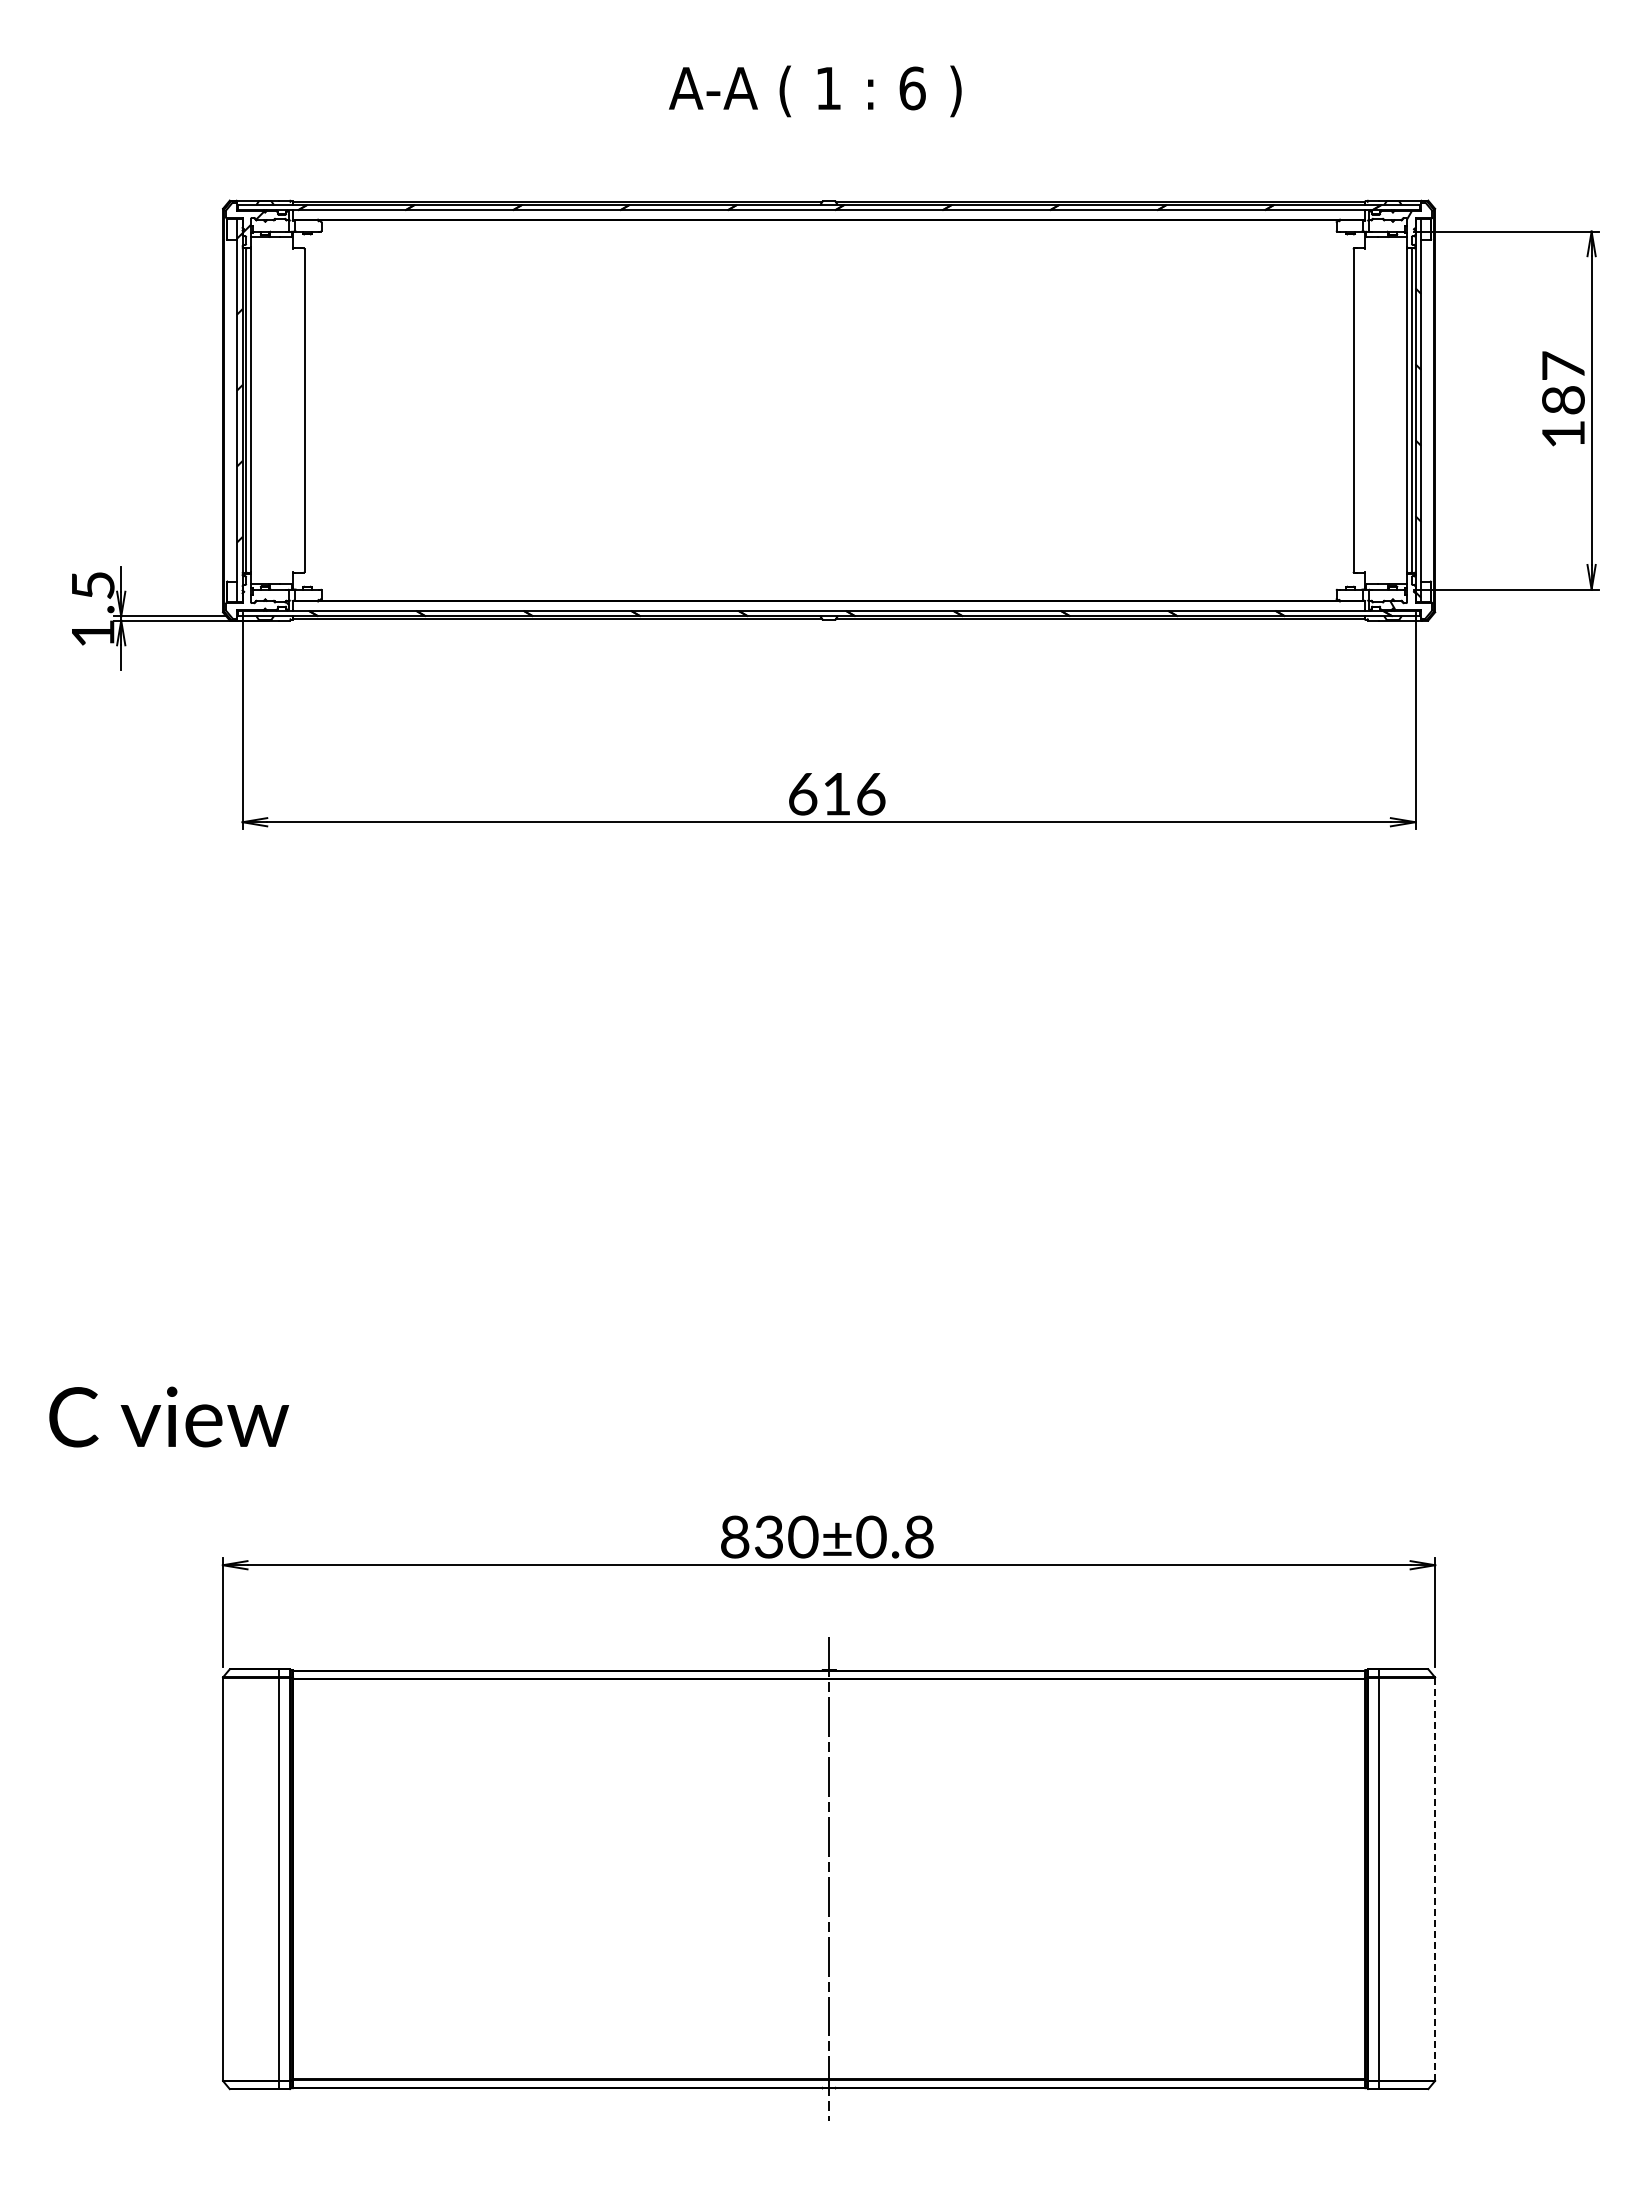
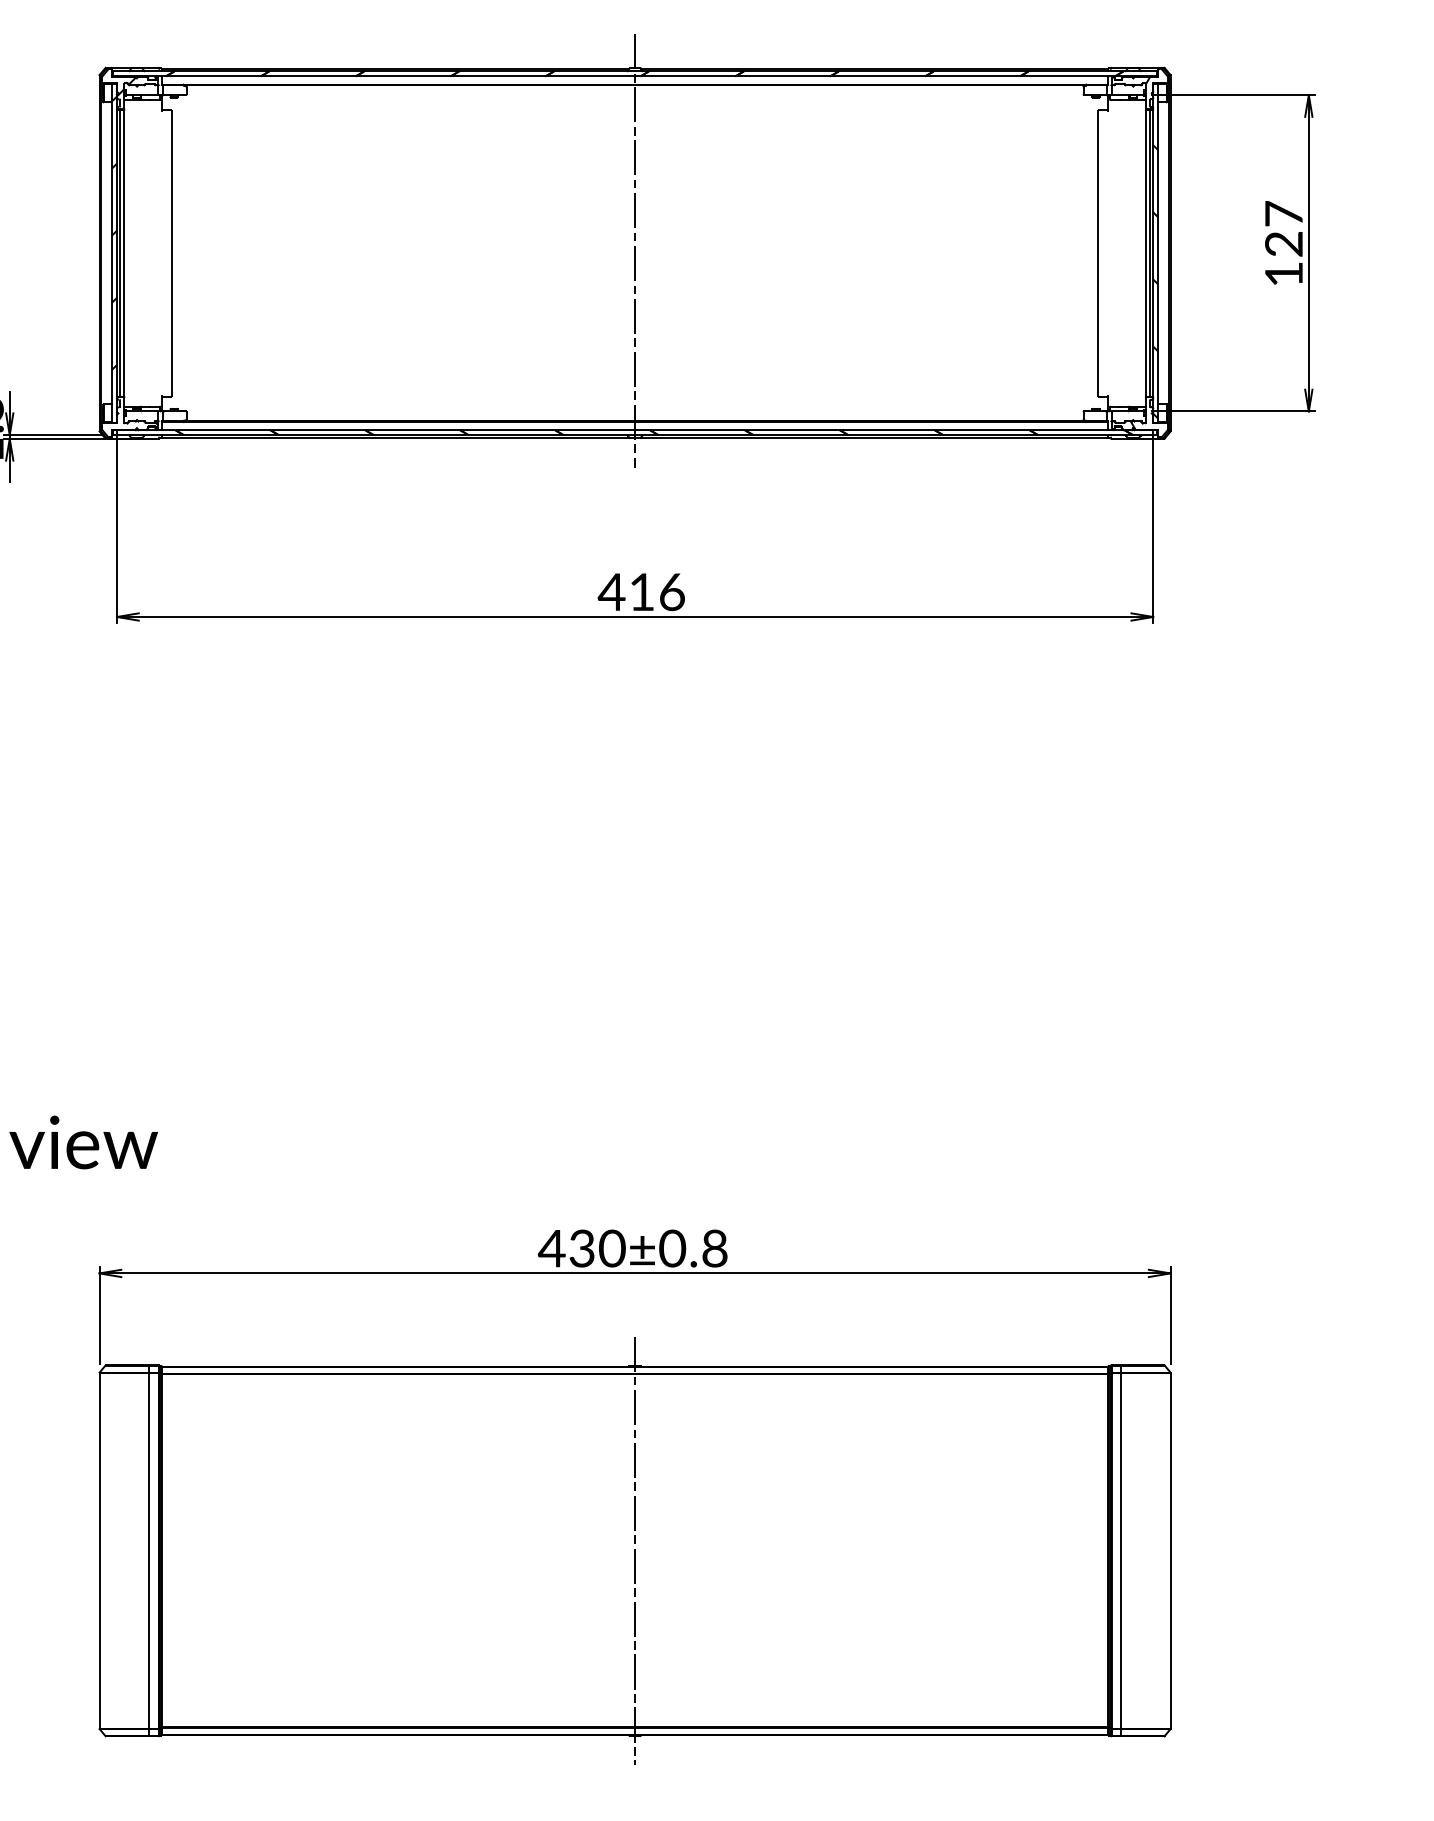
text: (1563, 400) -> (1283, 244), 187 -> 127
line: (829, 407) -> (635, 250), added
text: (802, 794) -> (611, 592), 616 -> 416
text: (734, 1536) -> (551, 1248), 830±0.8 -> 430±0.8
line: (1435, 1878) -> (1170, 1550), dashed -> solid

